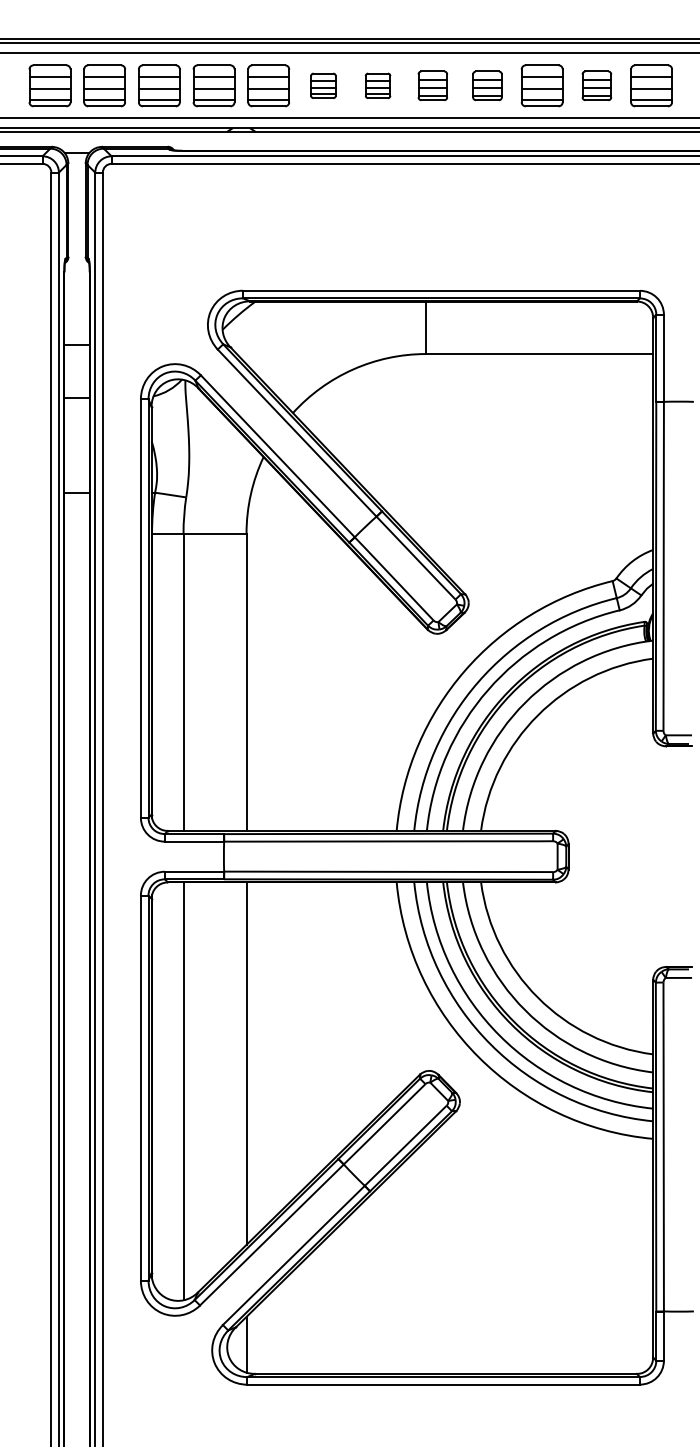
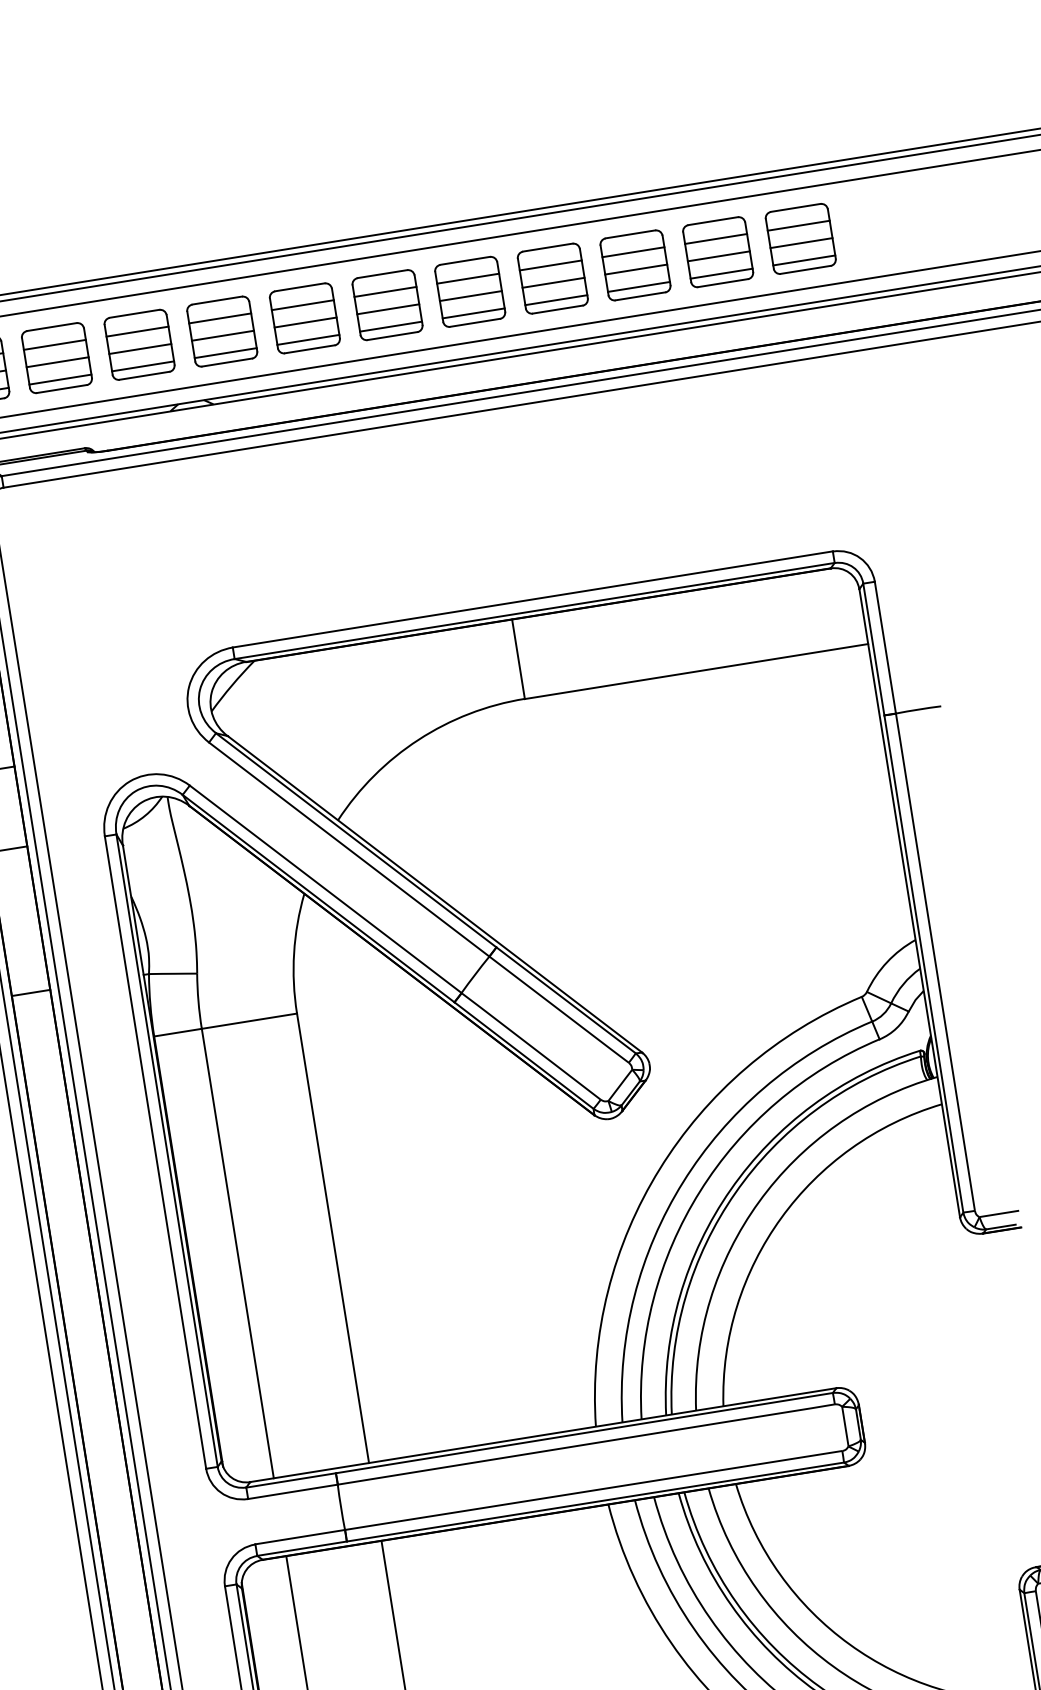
part: (323, 85) -> (304, 317), size x1.67
part: (377, 85) -> (386, 304), size x1.67
part: (432, 85) -> (469, 291), size x1.43
part: (487, 85) -> (552, 278), size x1.43
part: (596, 85) -> (717, 251), size x1.43

